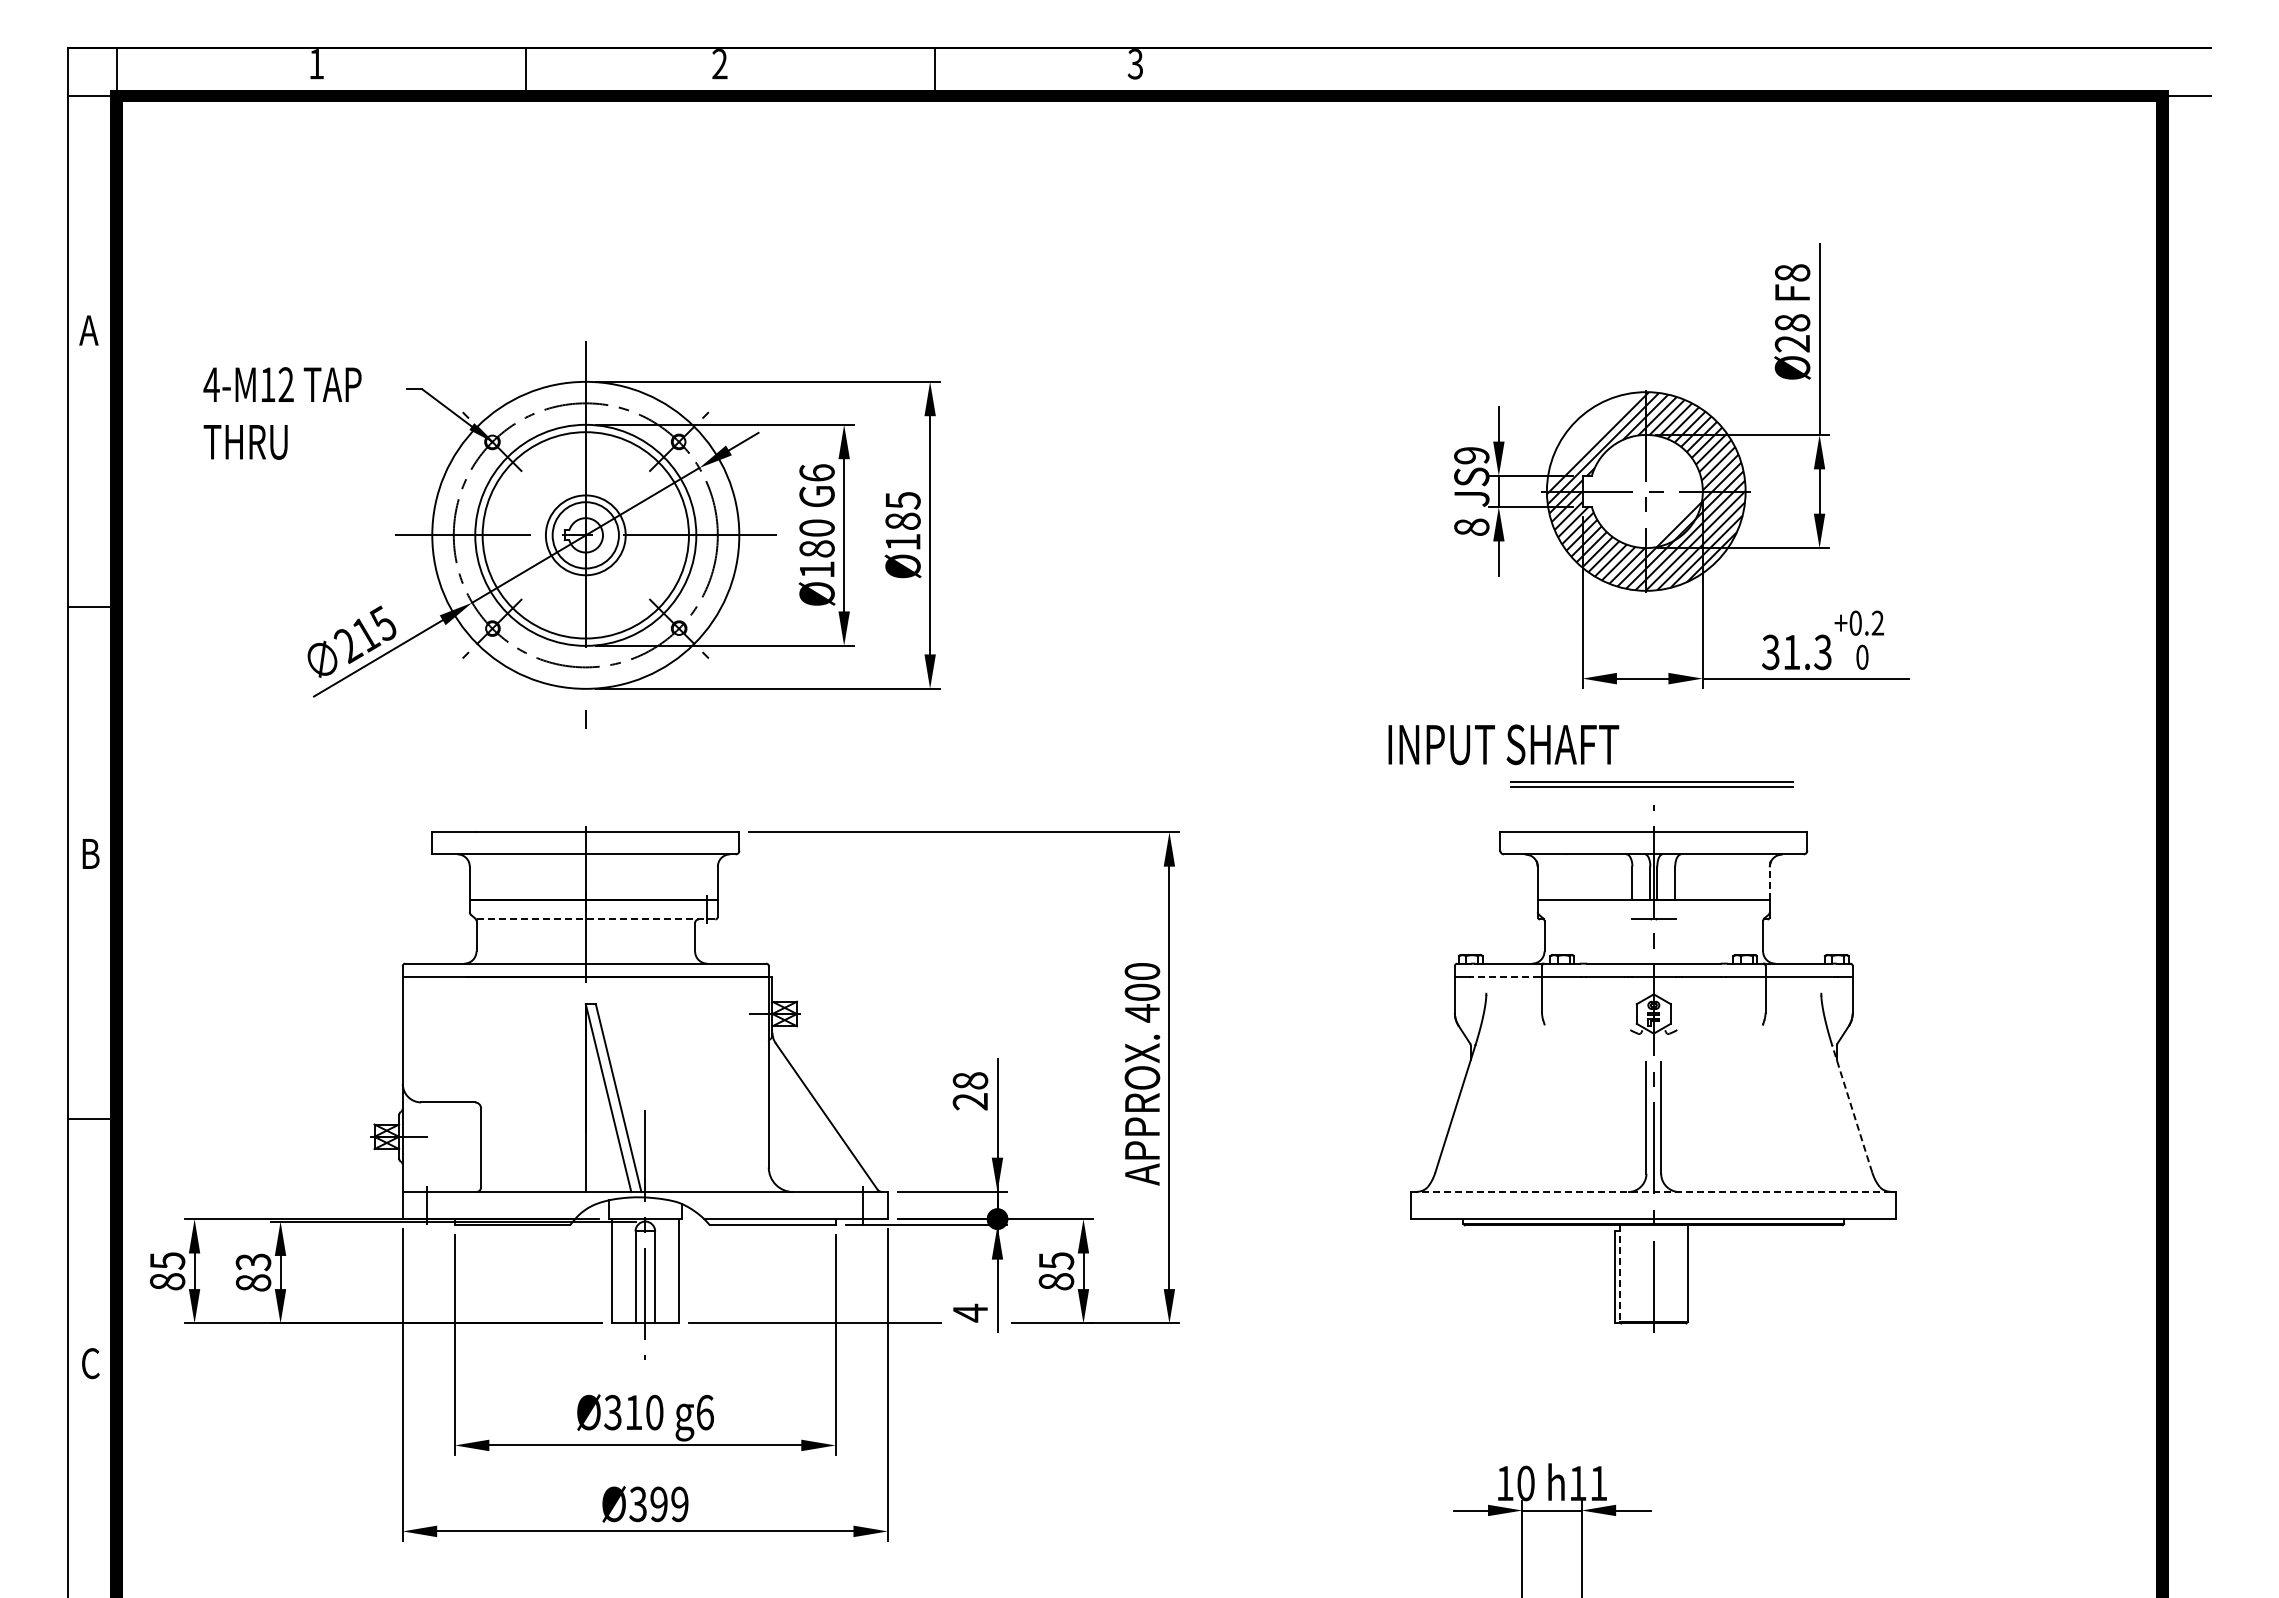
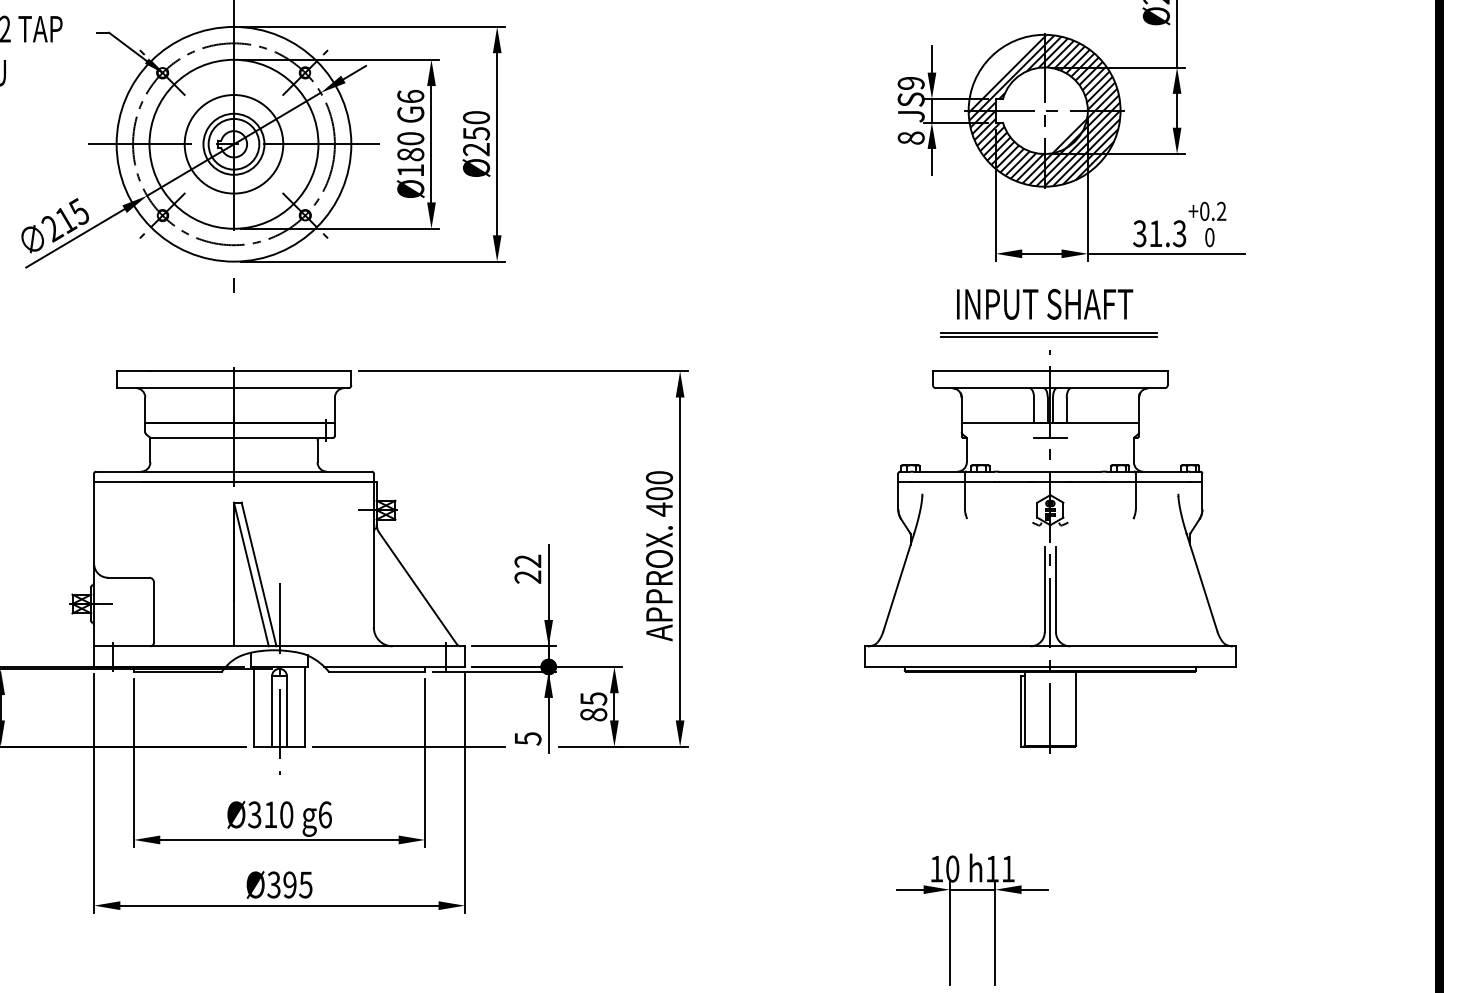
text: (902, 521) -> (476, 133), Ø185 -> Ø250
circle: (585, 534) -> (233, 143), size x0.62
text: (1503, 744) -> (1044, 304), moved
line: (1769, 883) -> (1138, 410), dashed -> solid
line: (595, 919) -> (241, 437), dashed -> solid
line: (1506, 977) -> (937, 482), dashed -> solid
text: (970, 1080) -> (528, 561), 28 -> 22
line: (1852, 1108) -> (1202, 582), dashed -> solid
line: (1653, 1192) -> (1050, 646), dashed -> solid
line: (1620, 1273) -> (1024, 708), dashed -> solid
text: (970, 1312) -> (528, 738), 4 -> 5
text: (679, 1504) -> (305, 885), Ø399 -> Ø395

